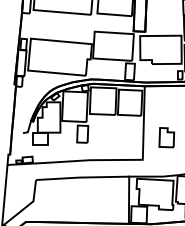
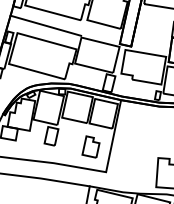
line: (57, 26) -> (45, 25), added
part: (166, 137) -> (91, 146), moved

